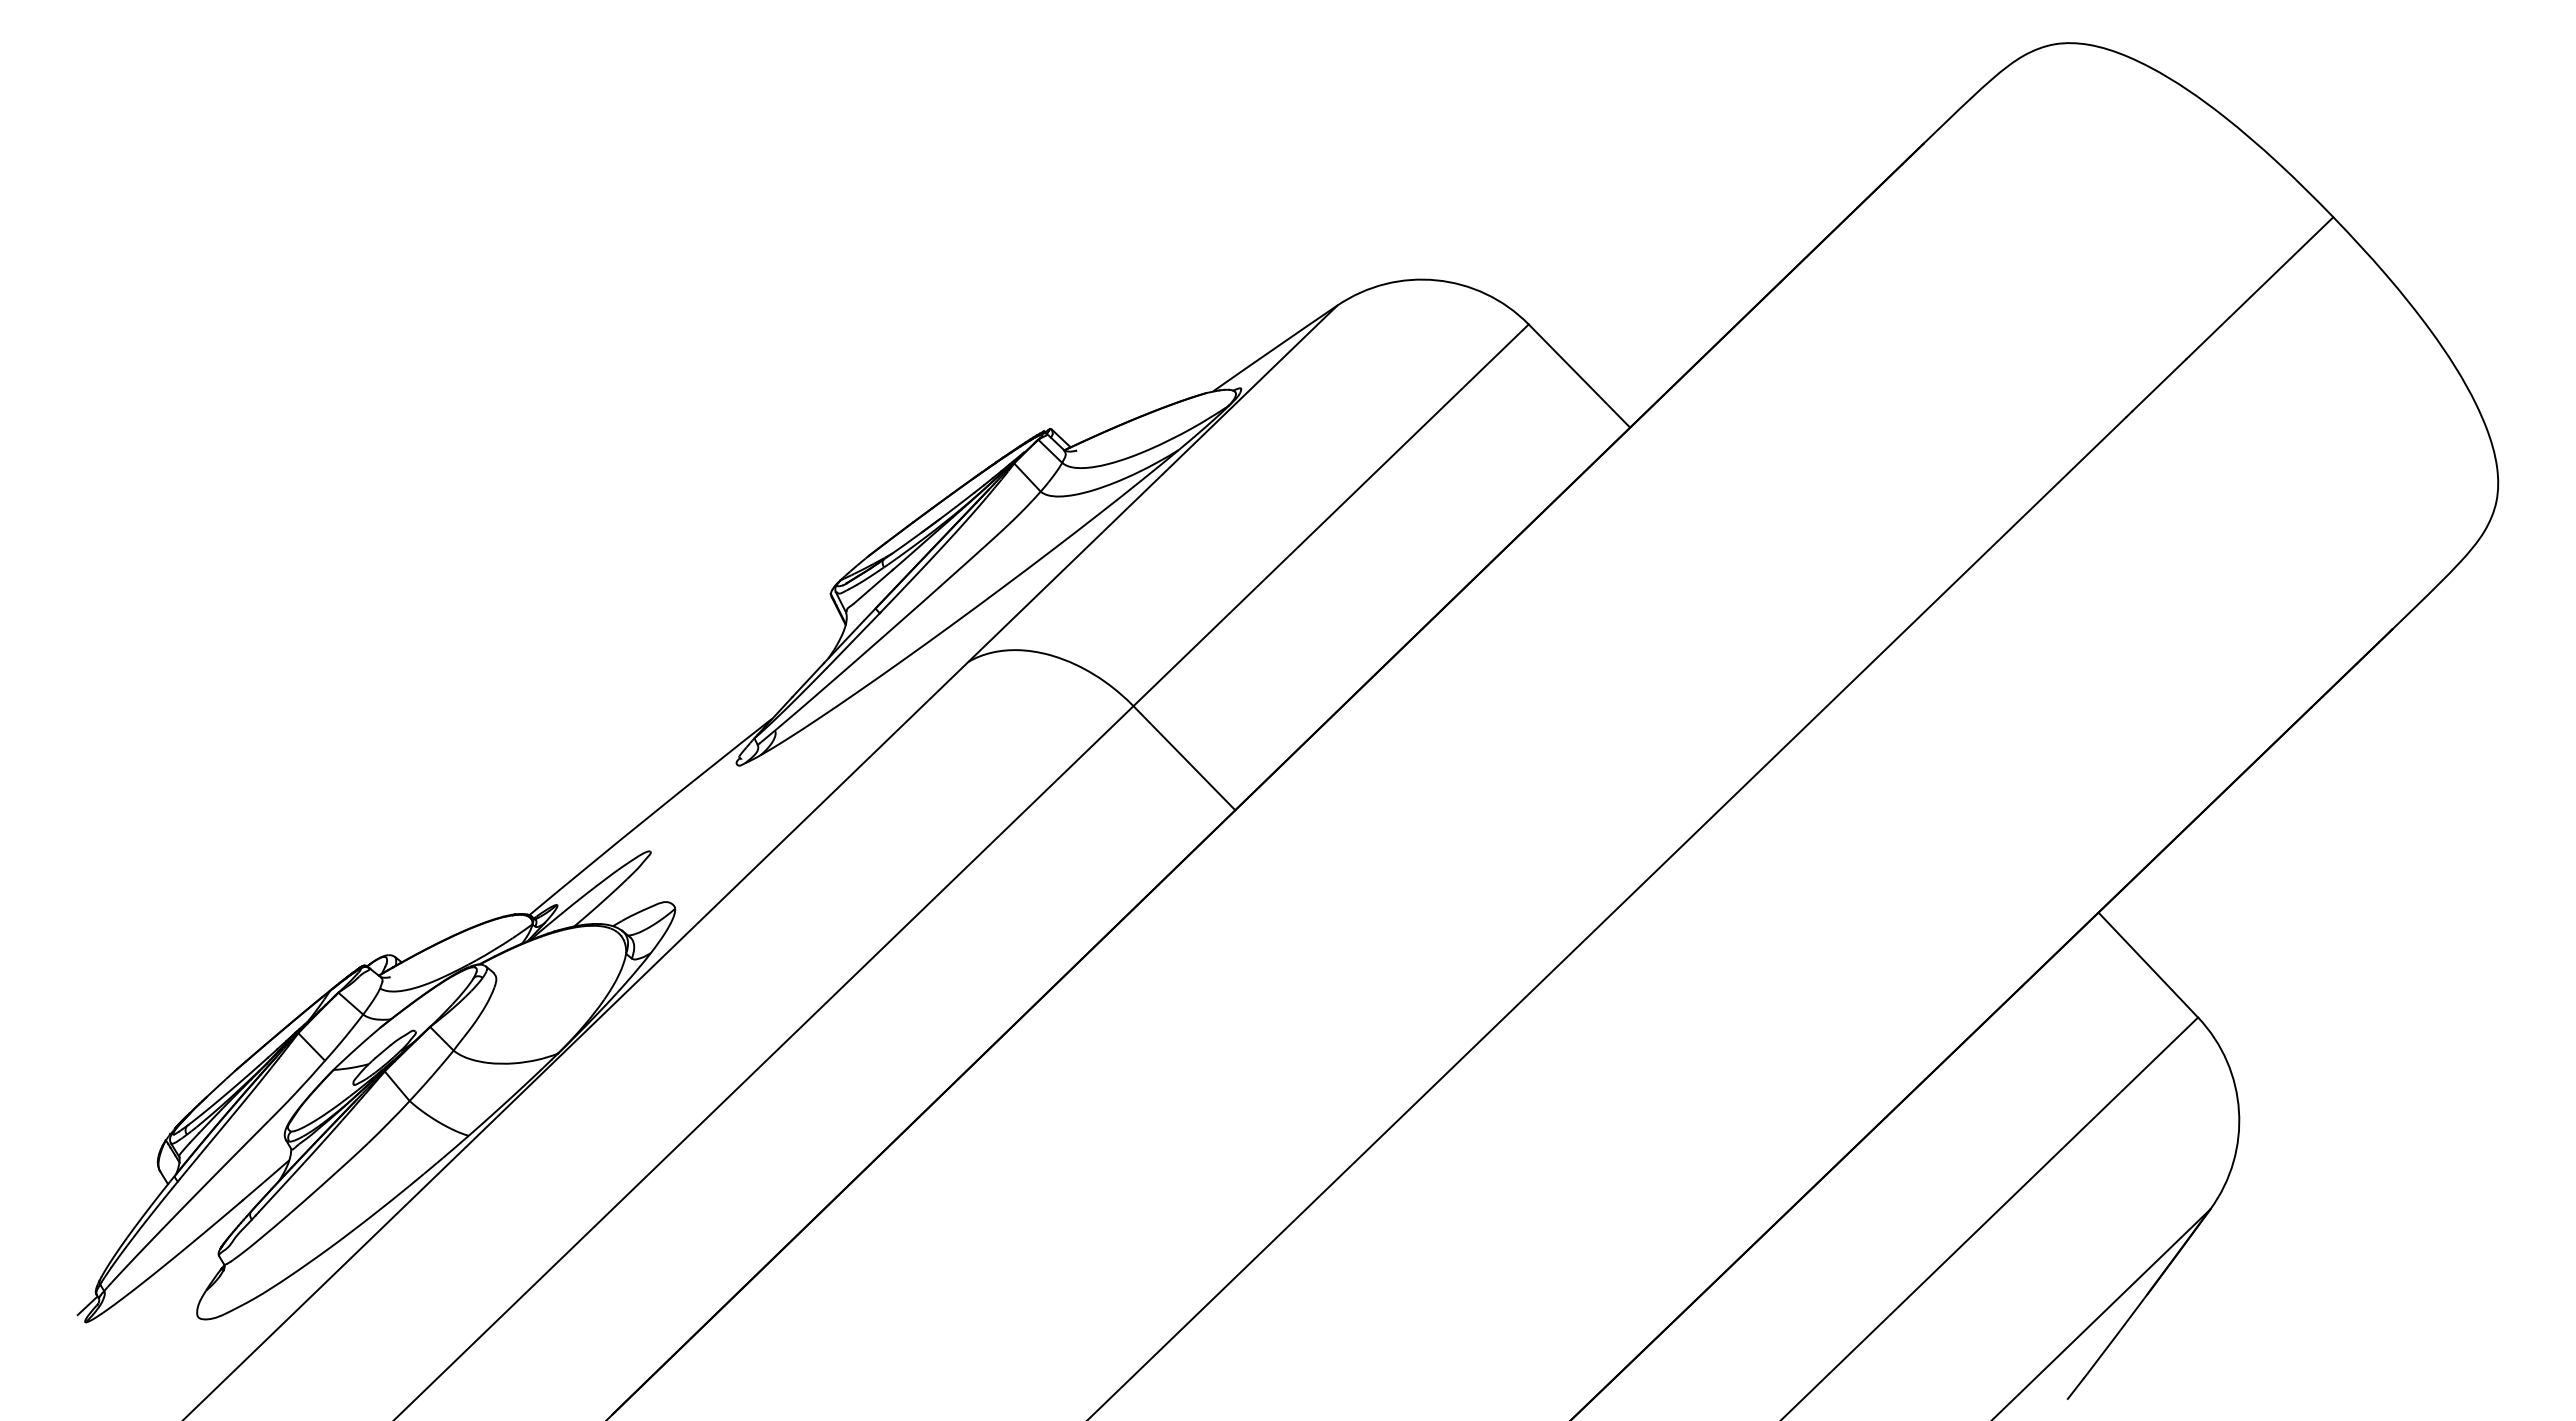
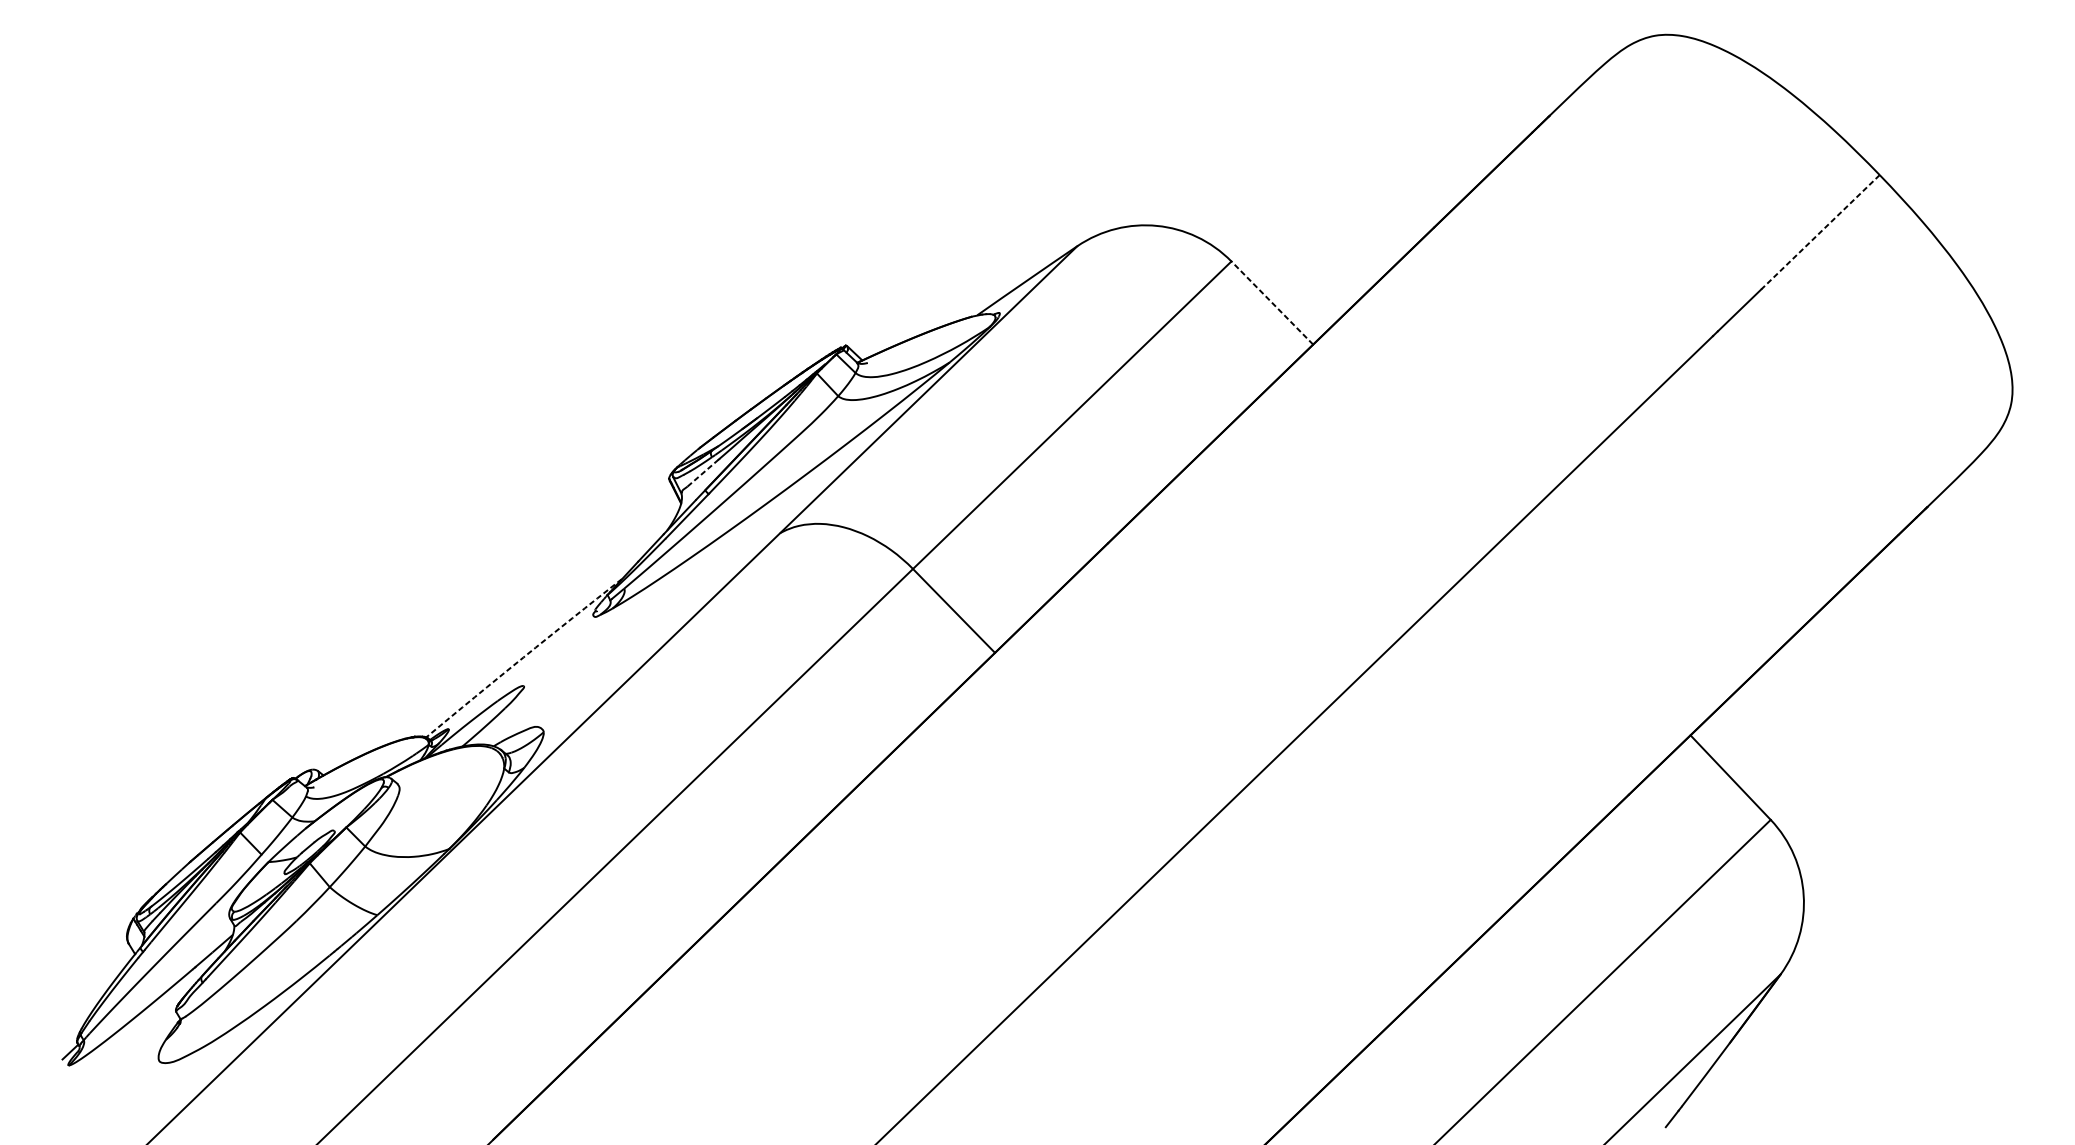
line: (2259, 288) -> (1820, 232), solid -> dashed
line: (1579, 375) -> (1272, 302), solid -> dashed
line: (873, 587) -> (703, 473), solid -> dashed
arc: (650, 815) -> (523, 657), solid -> dashed

